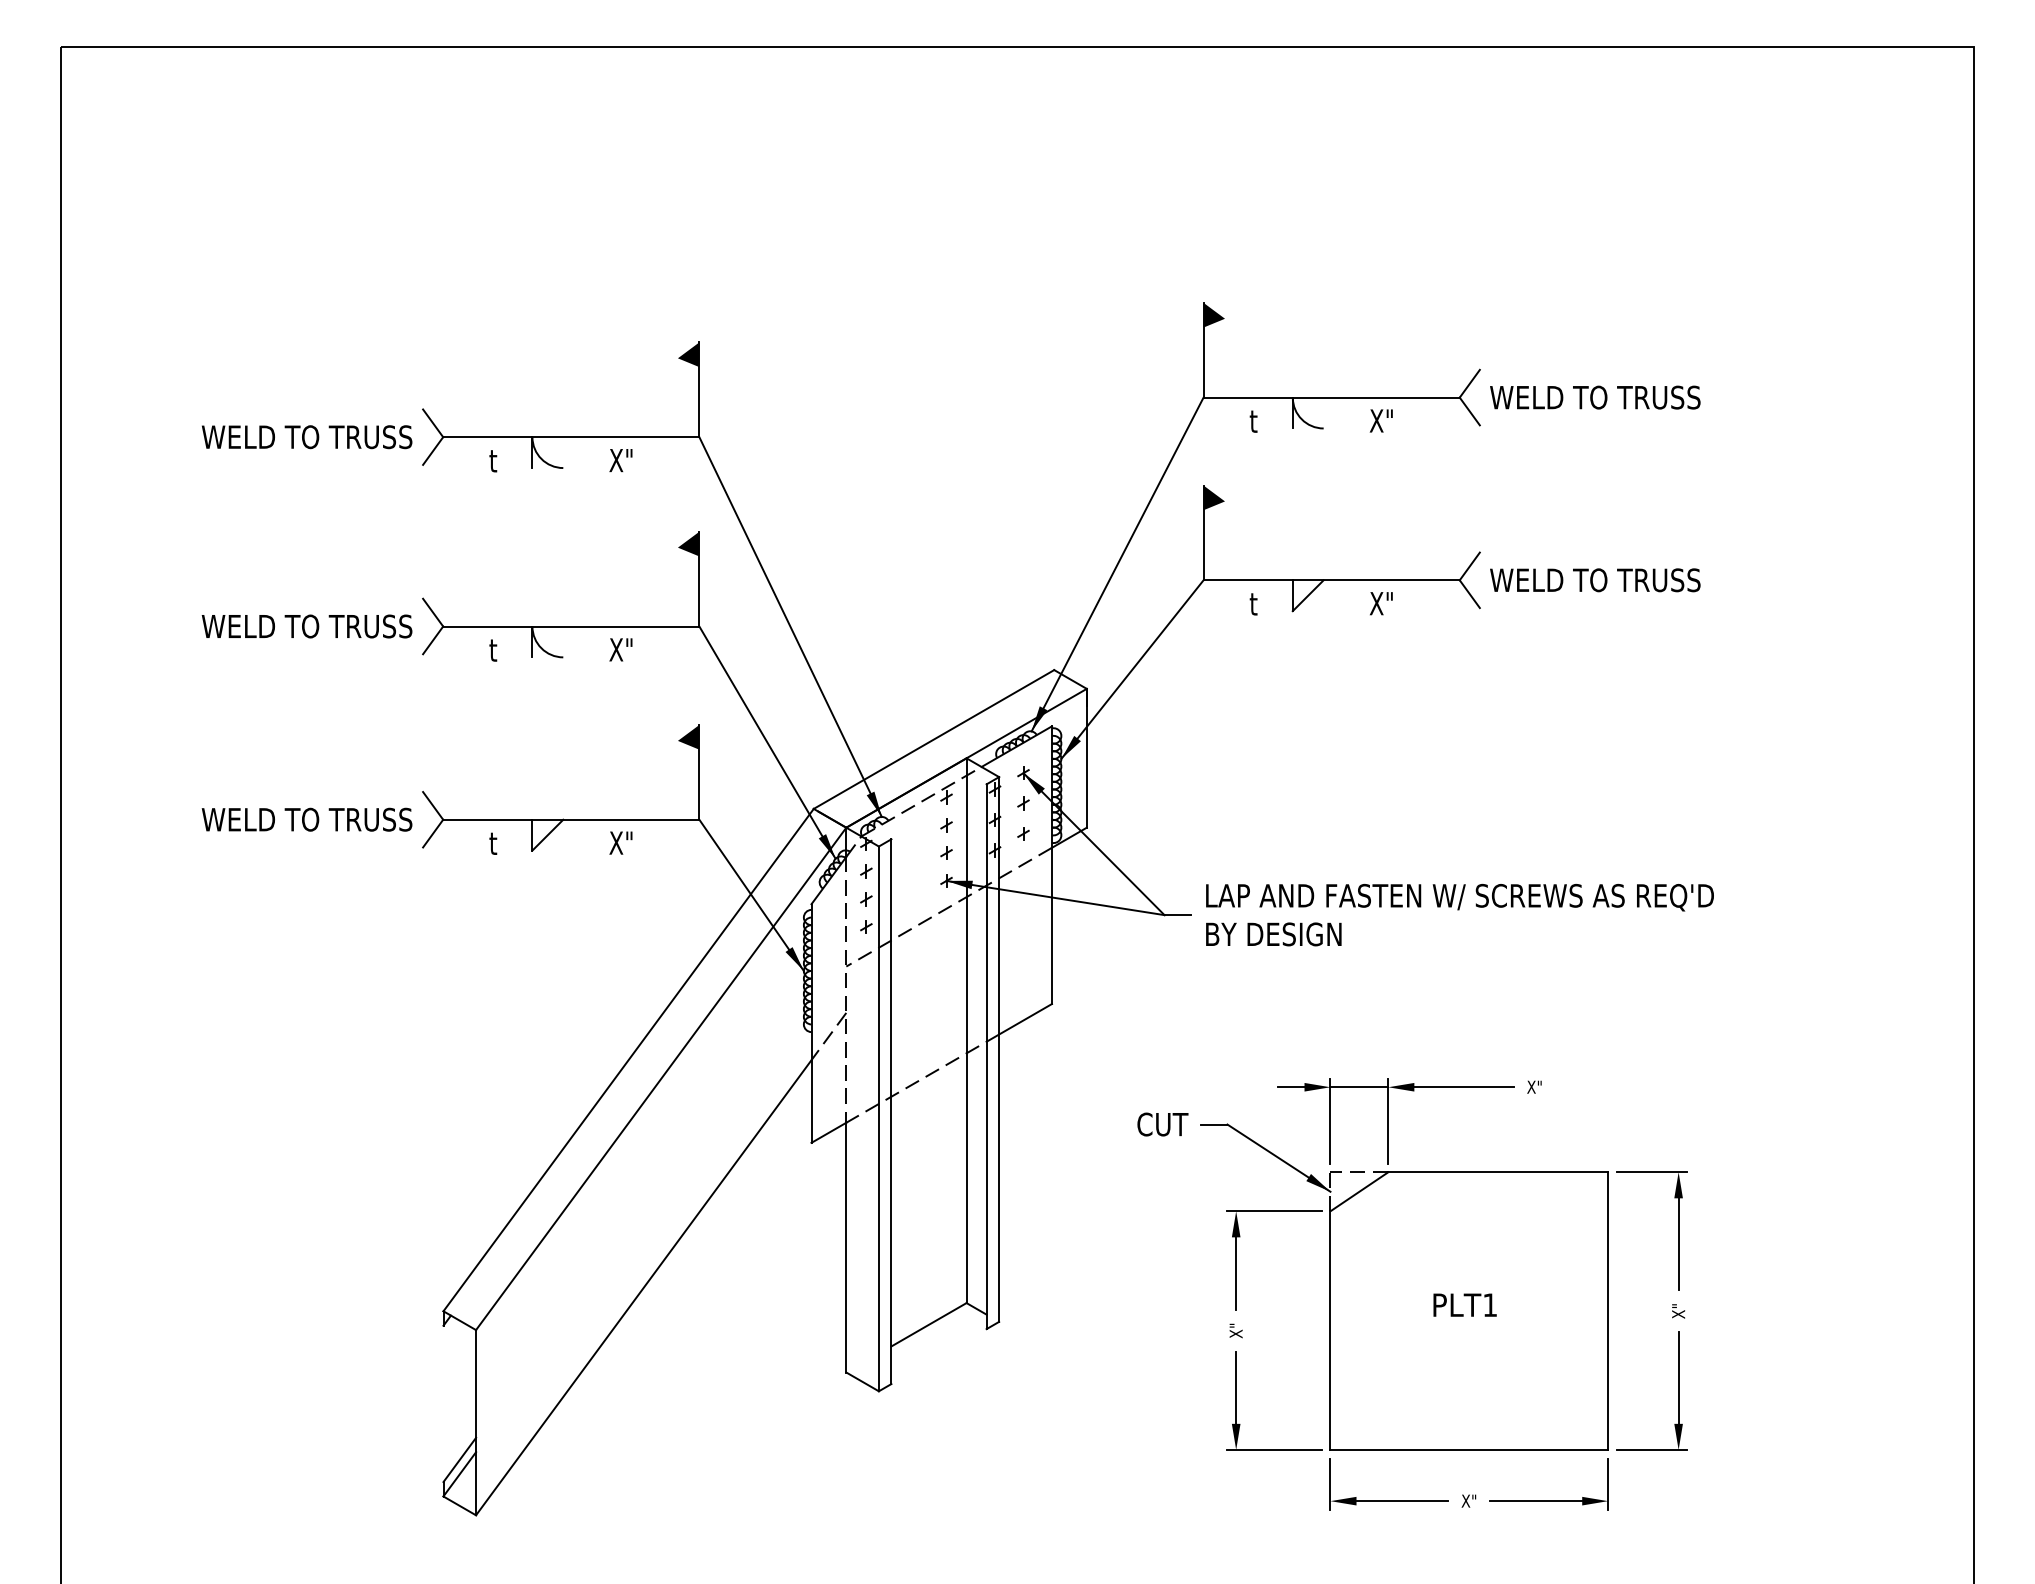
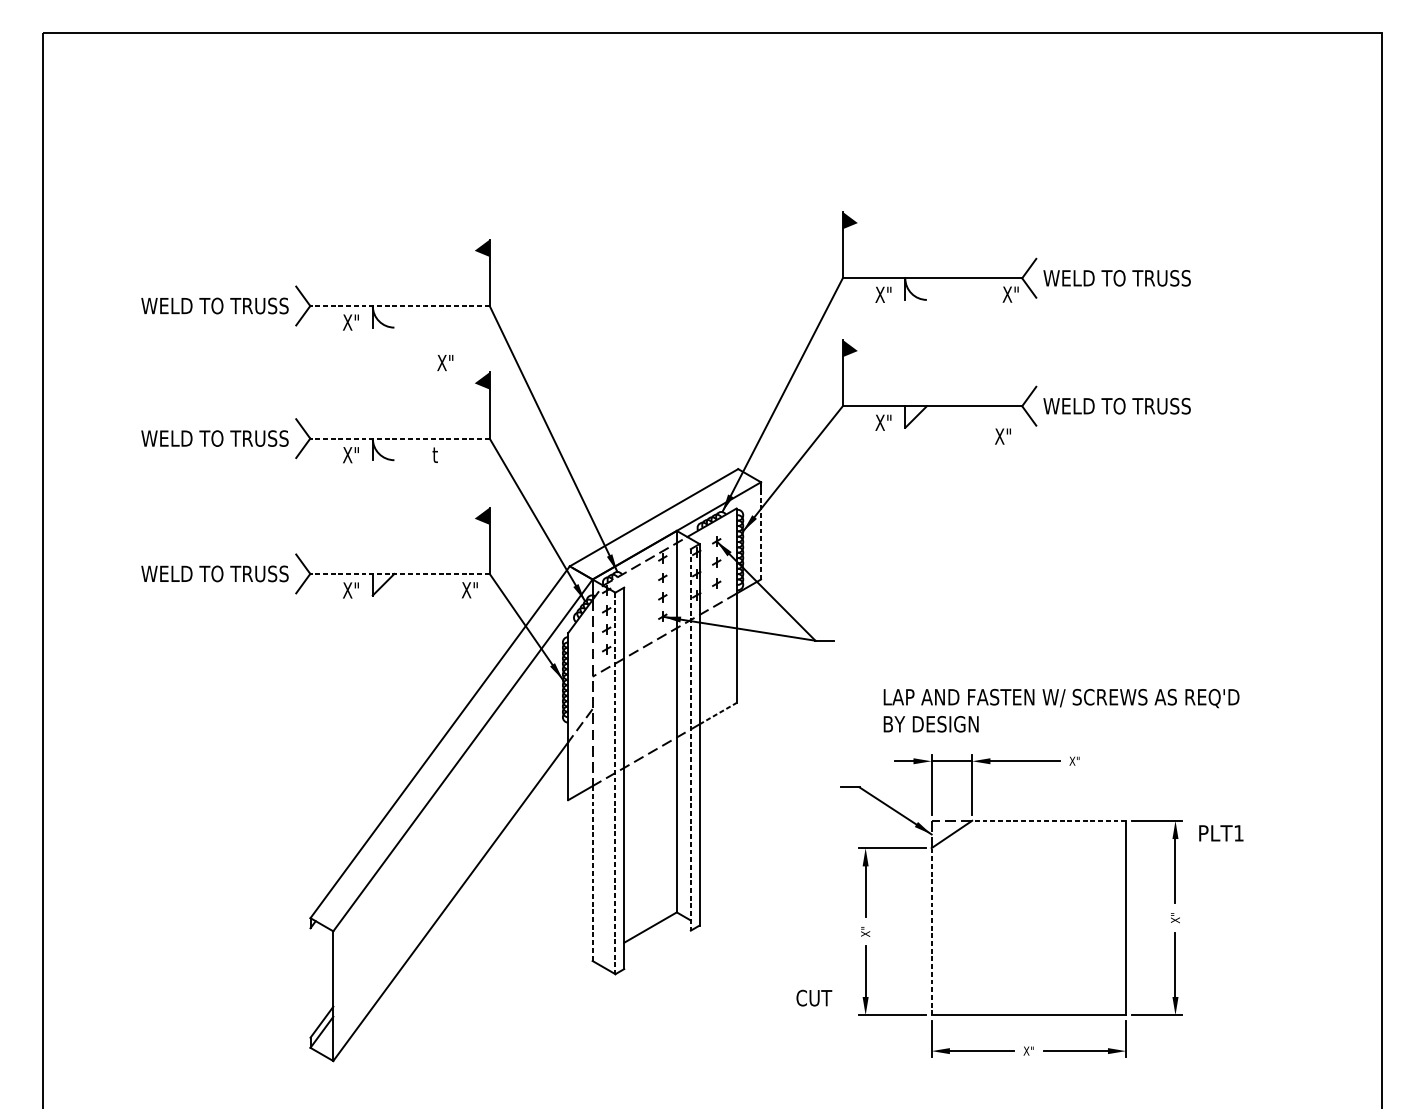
text: (1261, 420) -> (883, 294), t -> X"
text: (1380, 420) -> (1010, 294), moved
line: (570, 437) -> (399, 306), solid -> dashed
text: (500, 460) -> (350, 322), t -> X"
text: (620, 460) -> (444, 362), moved
text: (1261, 603) -> (883, 422), t -> X"
text: (1381, 603) -> (1003, 436), moved
line: (570, 626) -> (399, 438), solid -> dashed
text: (500, 649) -> (350, 454), t -> X"
text: (620, 649) -> (434, 454), X" -> t
line: (1086, 758) -> (760, 531), solid -> dashed
line: (570, 819) -> (399, 573), solid -> dashed
text: (500, 842) -> (350, 589), t -> X"
text: (620, 842) -> (469, 589), moved
text: (1459, 914) -> (1061, 710), moved
line: (1025, 1019) -> (718, 713), solid -> dashed
line: (986, 1057) -> (690, 740), solid -> dashed
line: (878, 1119) -> (615, 783), solid -> dashed
text: (1162, 1124) -> (814, 998), moved
line: (1498, 1172) -> (1049, 820), solid -> dashed
line: (846, 1247) -> (592, 873), solid -> dashed
text: (1464, 1304) -> (1220, 832), moved
line: (1330, 1330) -> (931, 931), solid -> dashed

